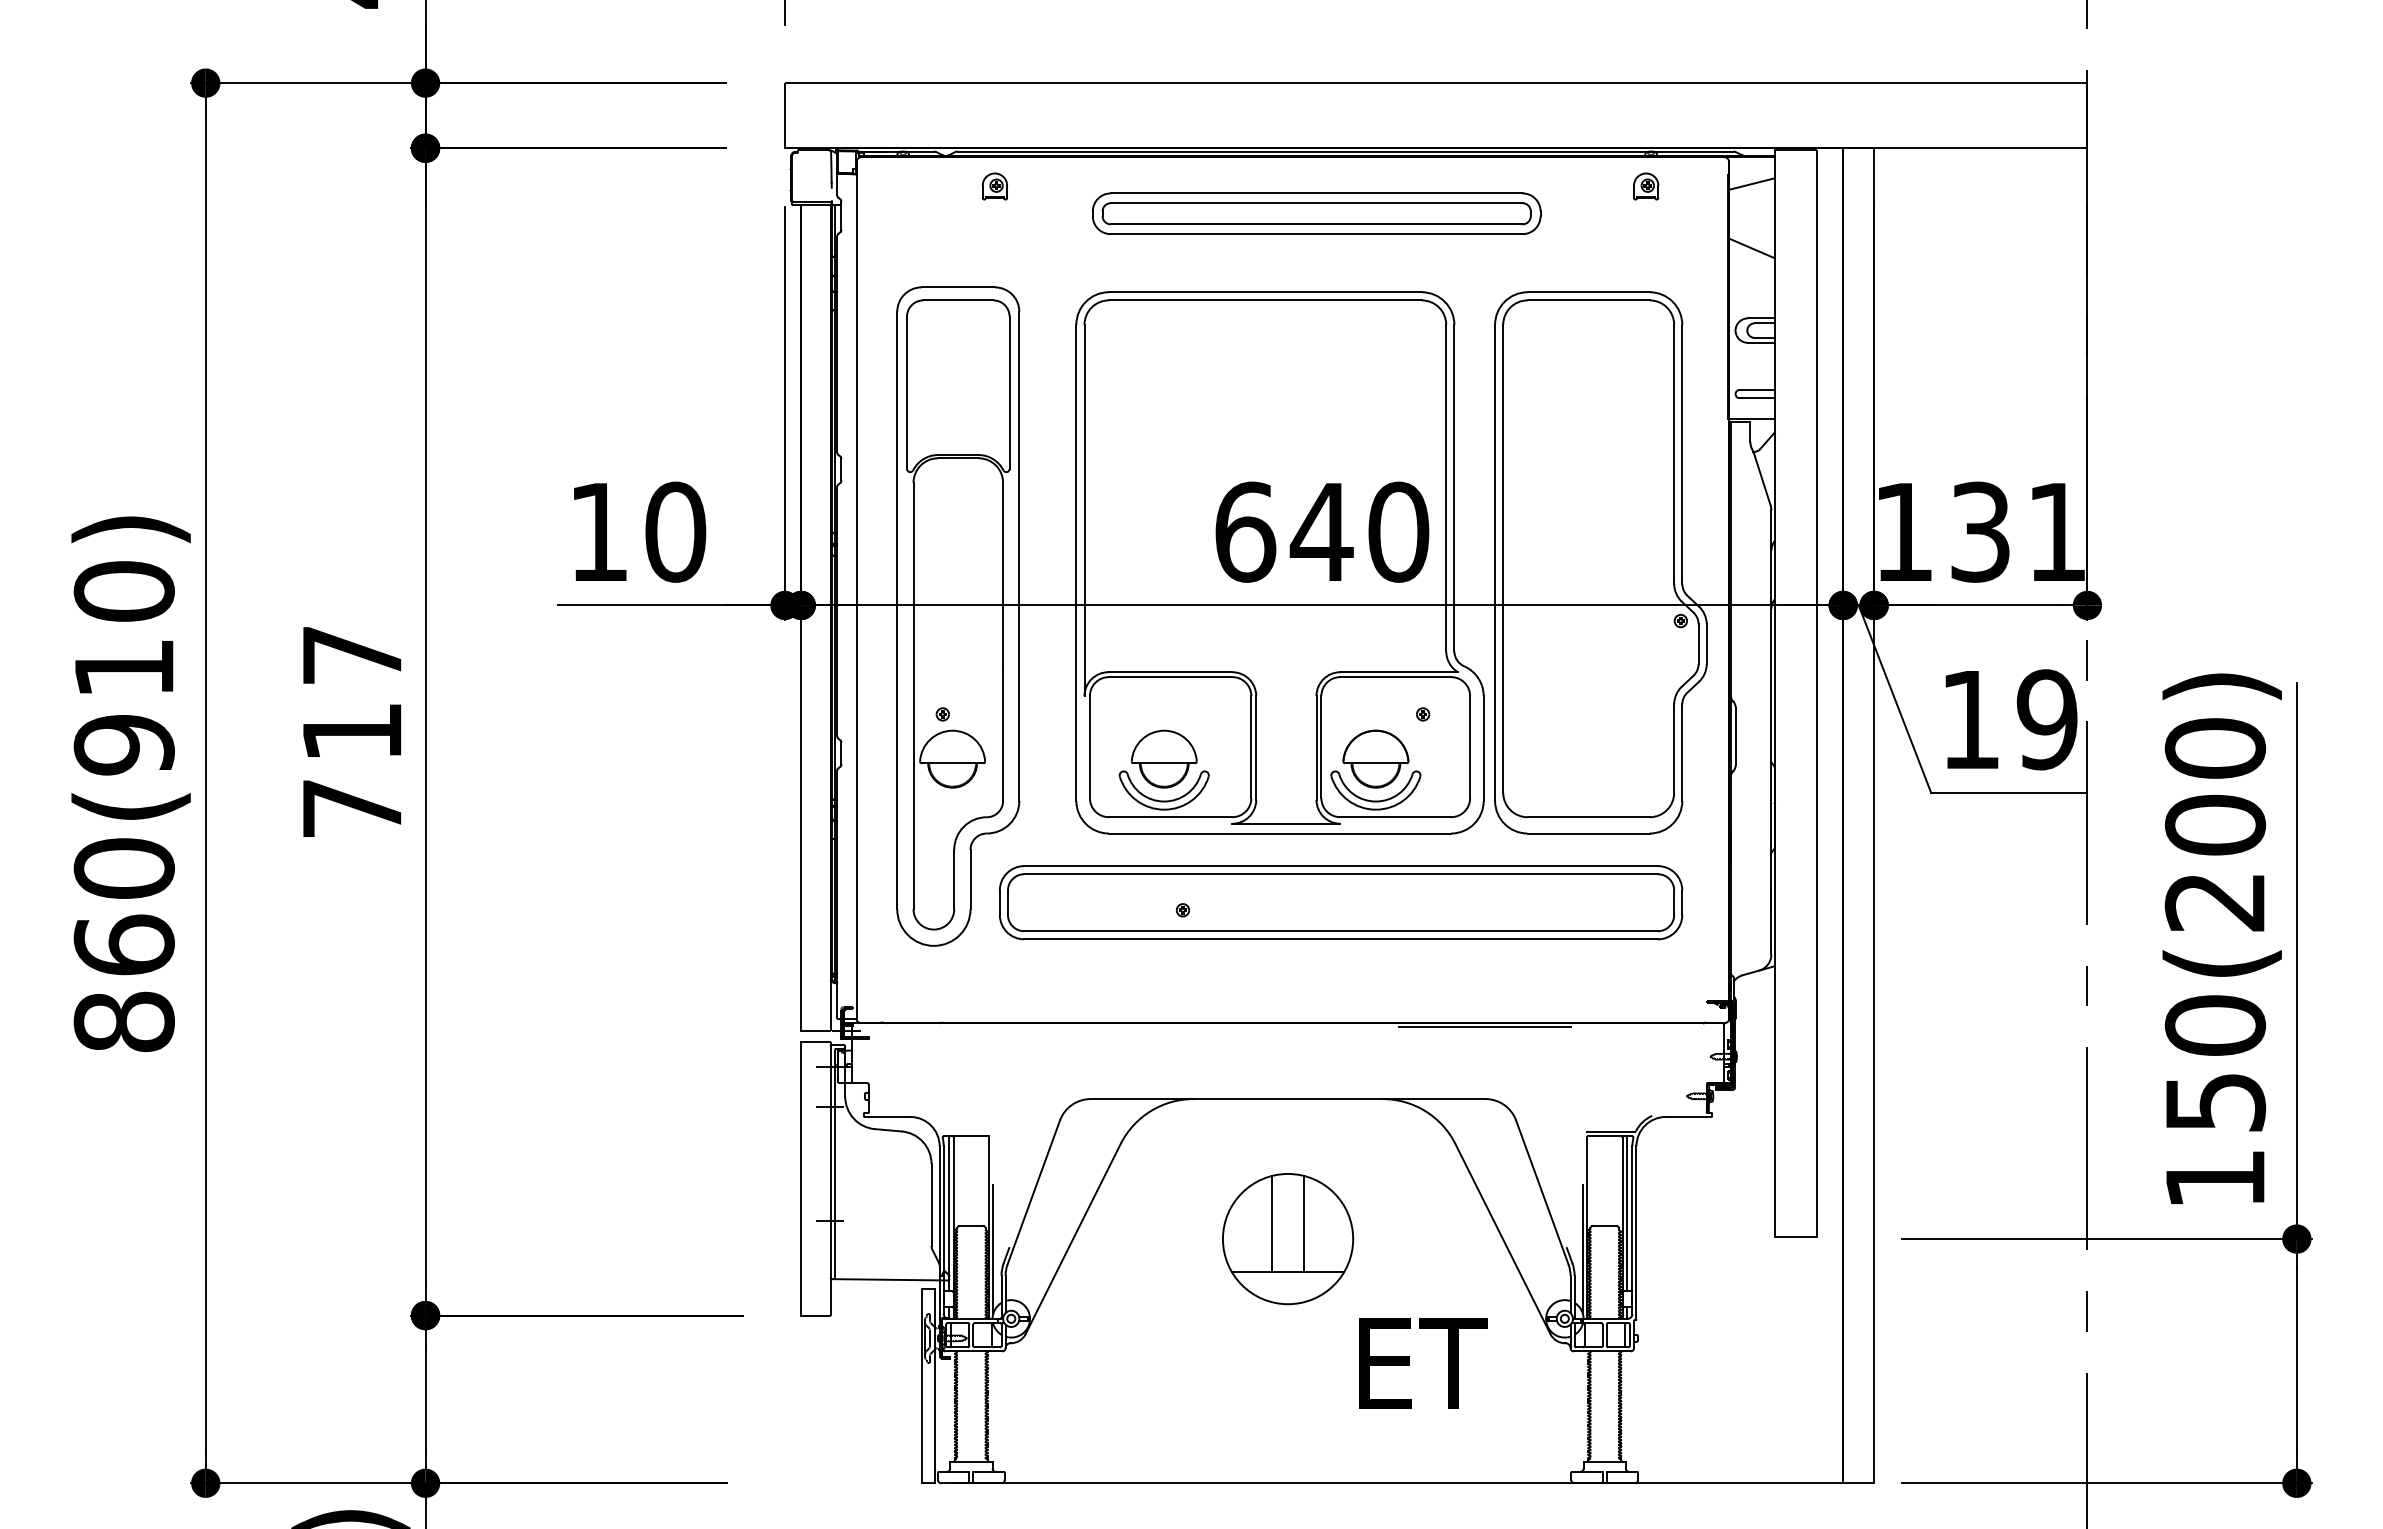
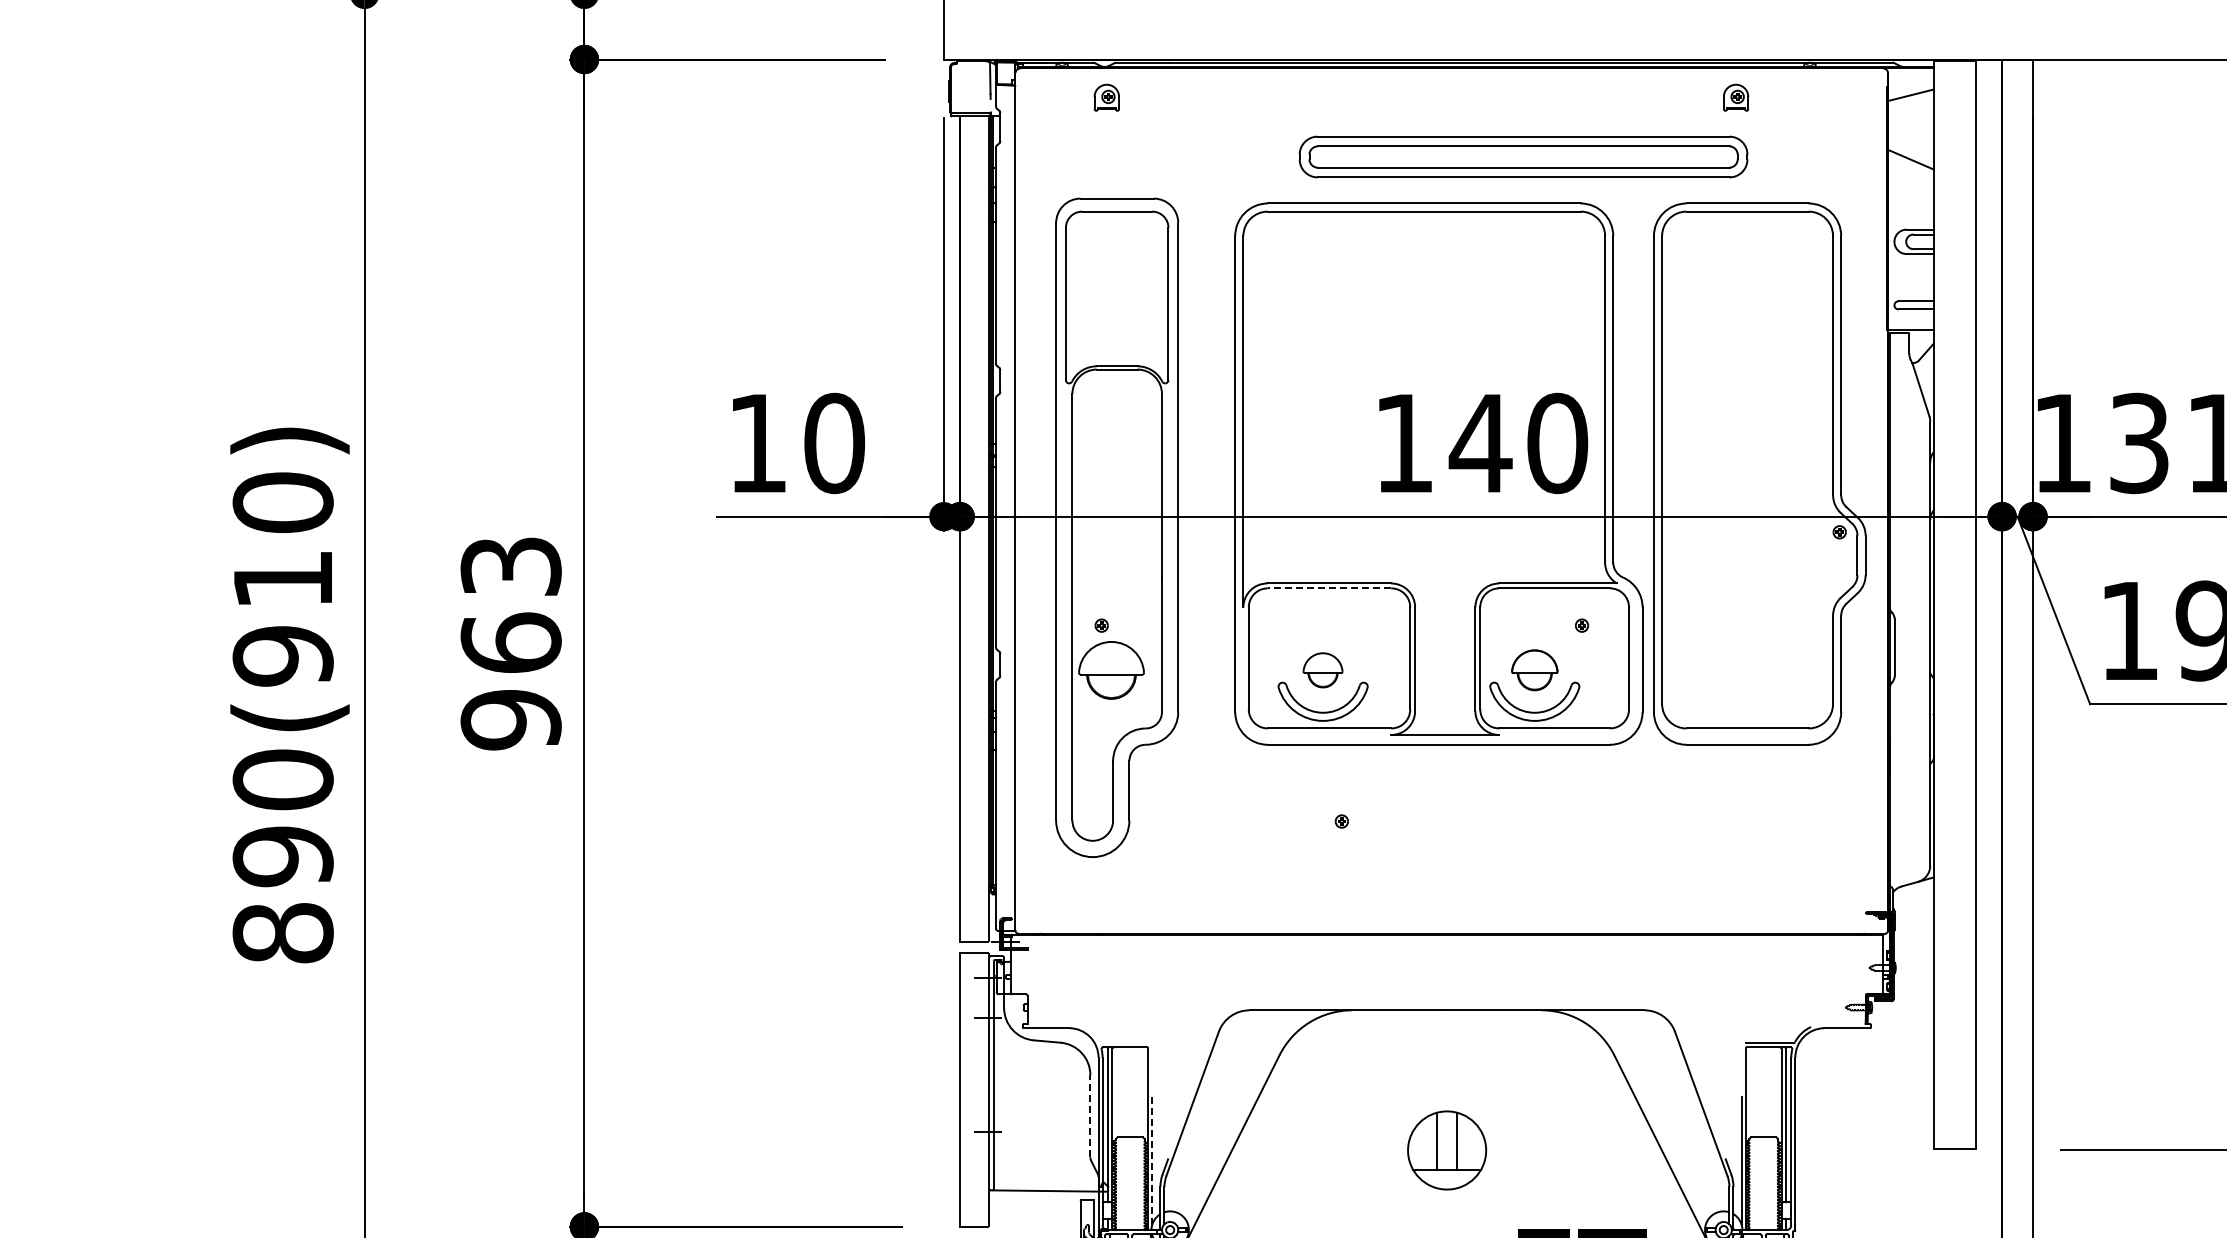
part: (994, 186) -> (1106, 97), moved
part: (1646, 186) -> (1736, 97), moved
part: (1316, 213) -> (1523, 156), moved
text: (1245, 531) -> (1404, 442), 640 -> 140
line: (1170, 677) -> (1329, 588), solid -> dashed
text: (351, 732) -> (510, 643), 717 -> 963
part: (1163, 758) -> (1322, 669), size x0.6
part: (1375, 758) -> (1534, 669), size x0.7
part: (1341, 902) -> (1500, 813), removed
text: (123, 944) -> (282, 855), 860(910) -> 890(910)
line: (1485, 1027) -> (1644, 938), removed
line: (931, 1204) -> (1090, 1115), solid -> dashed
part: (1288, 1239) -> (1447, 1150), size x0.6
line: (993, 1249) -> (1152, 1160), solid -> dashed

